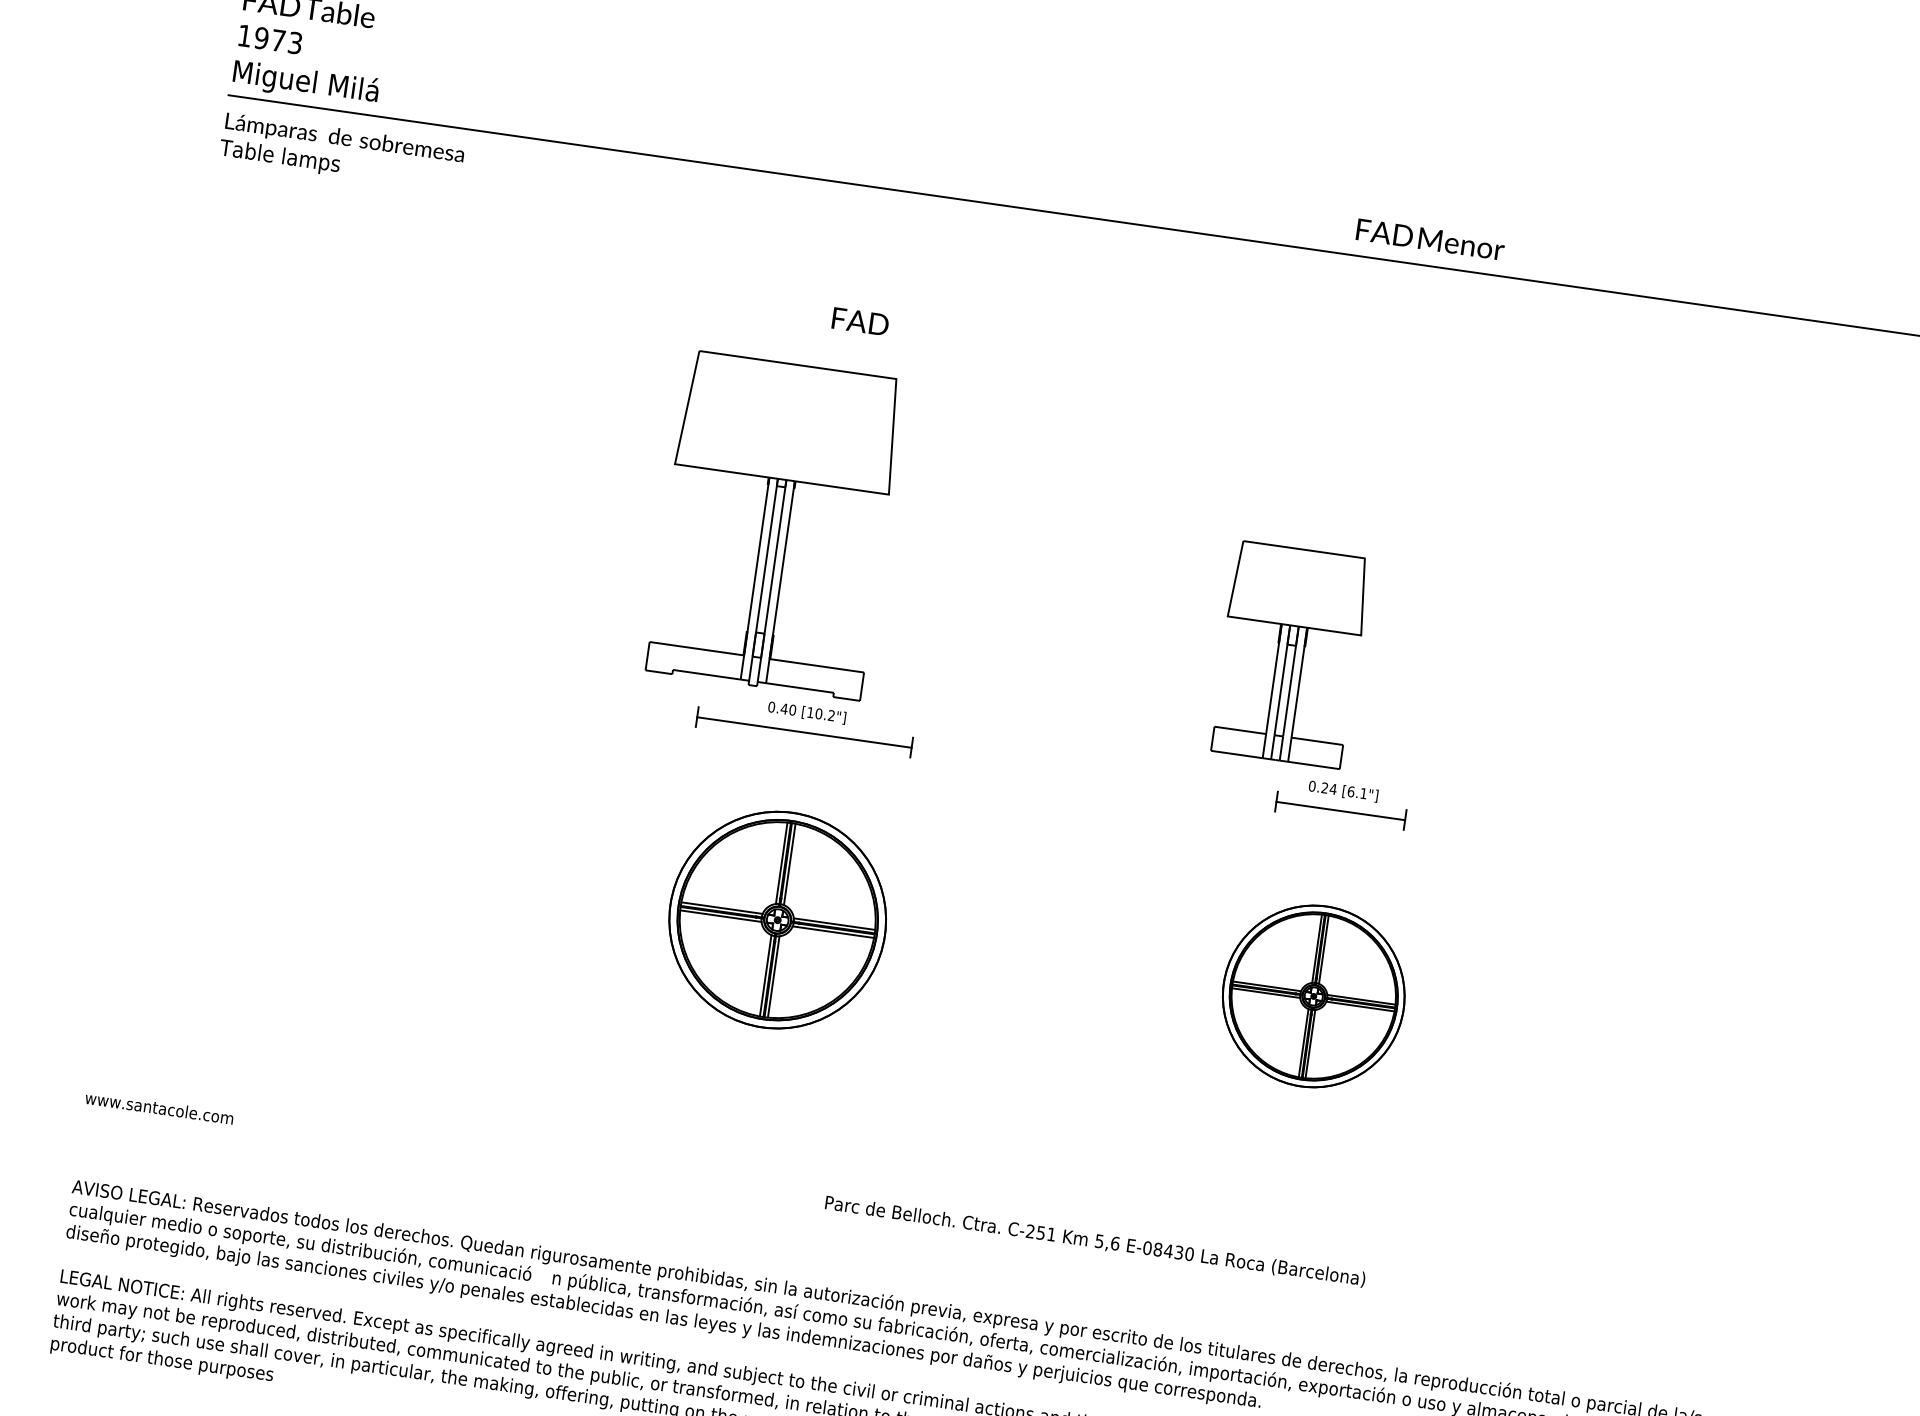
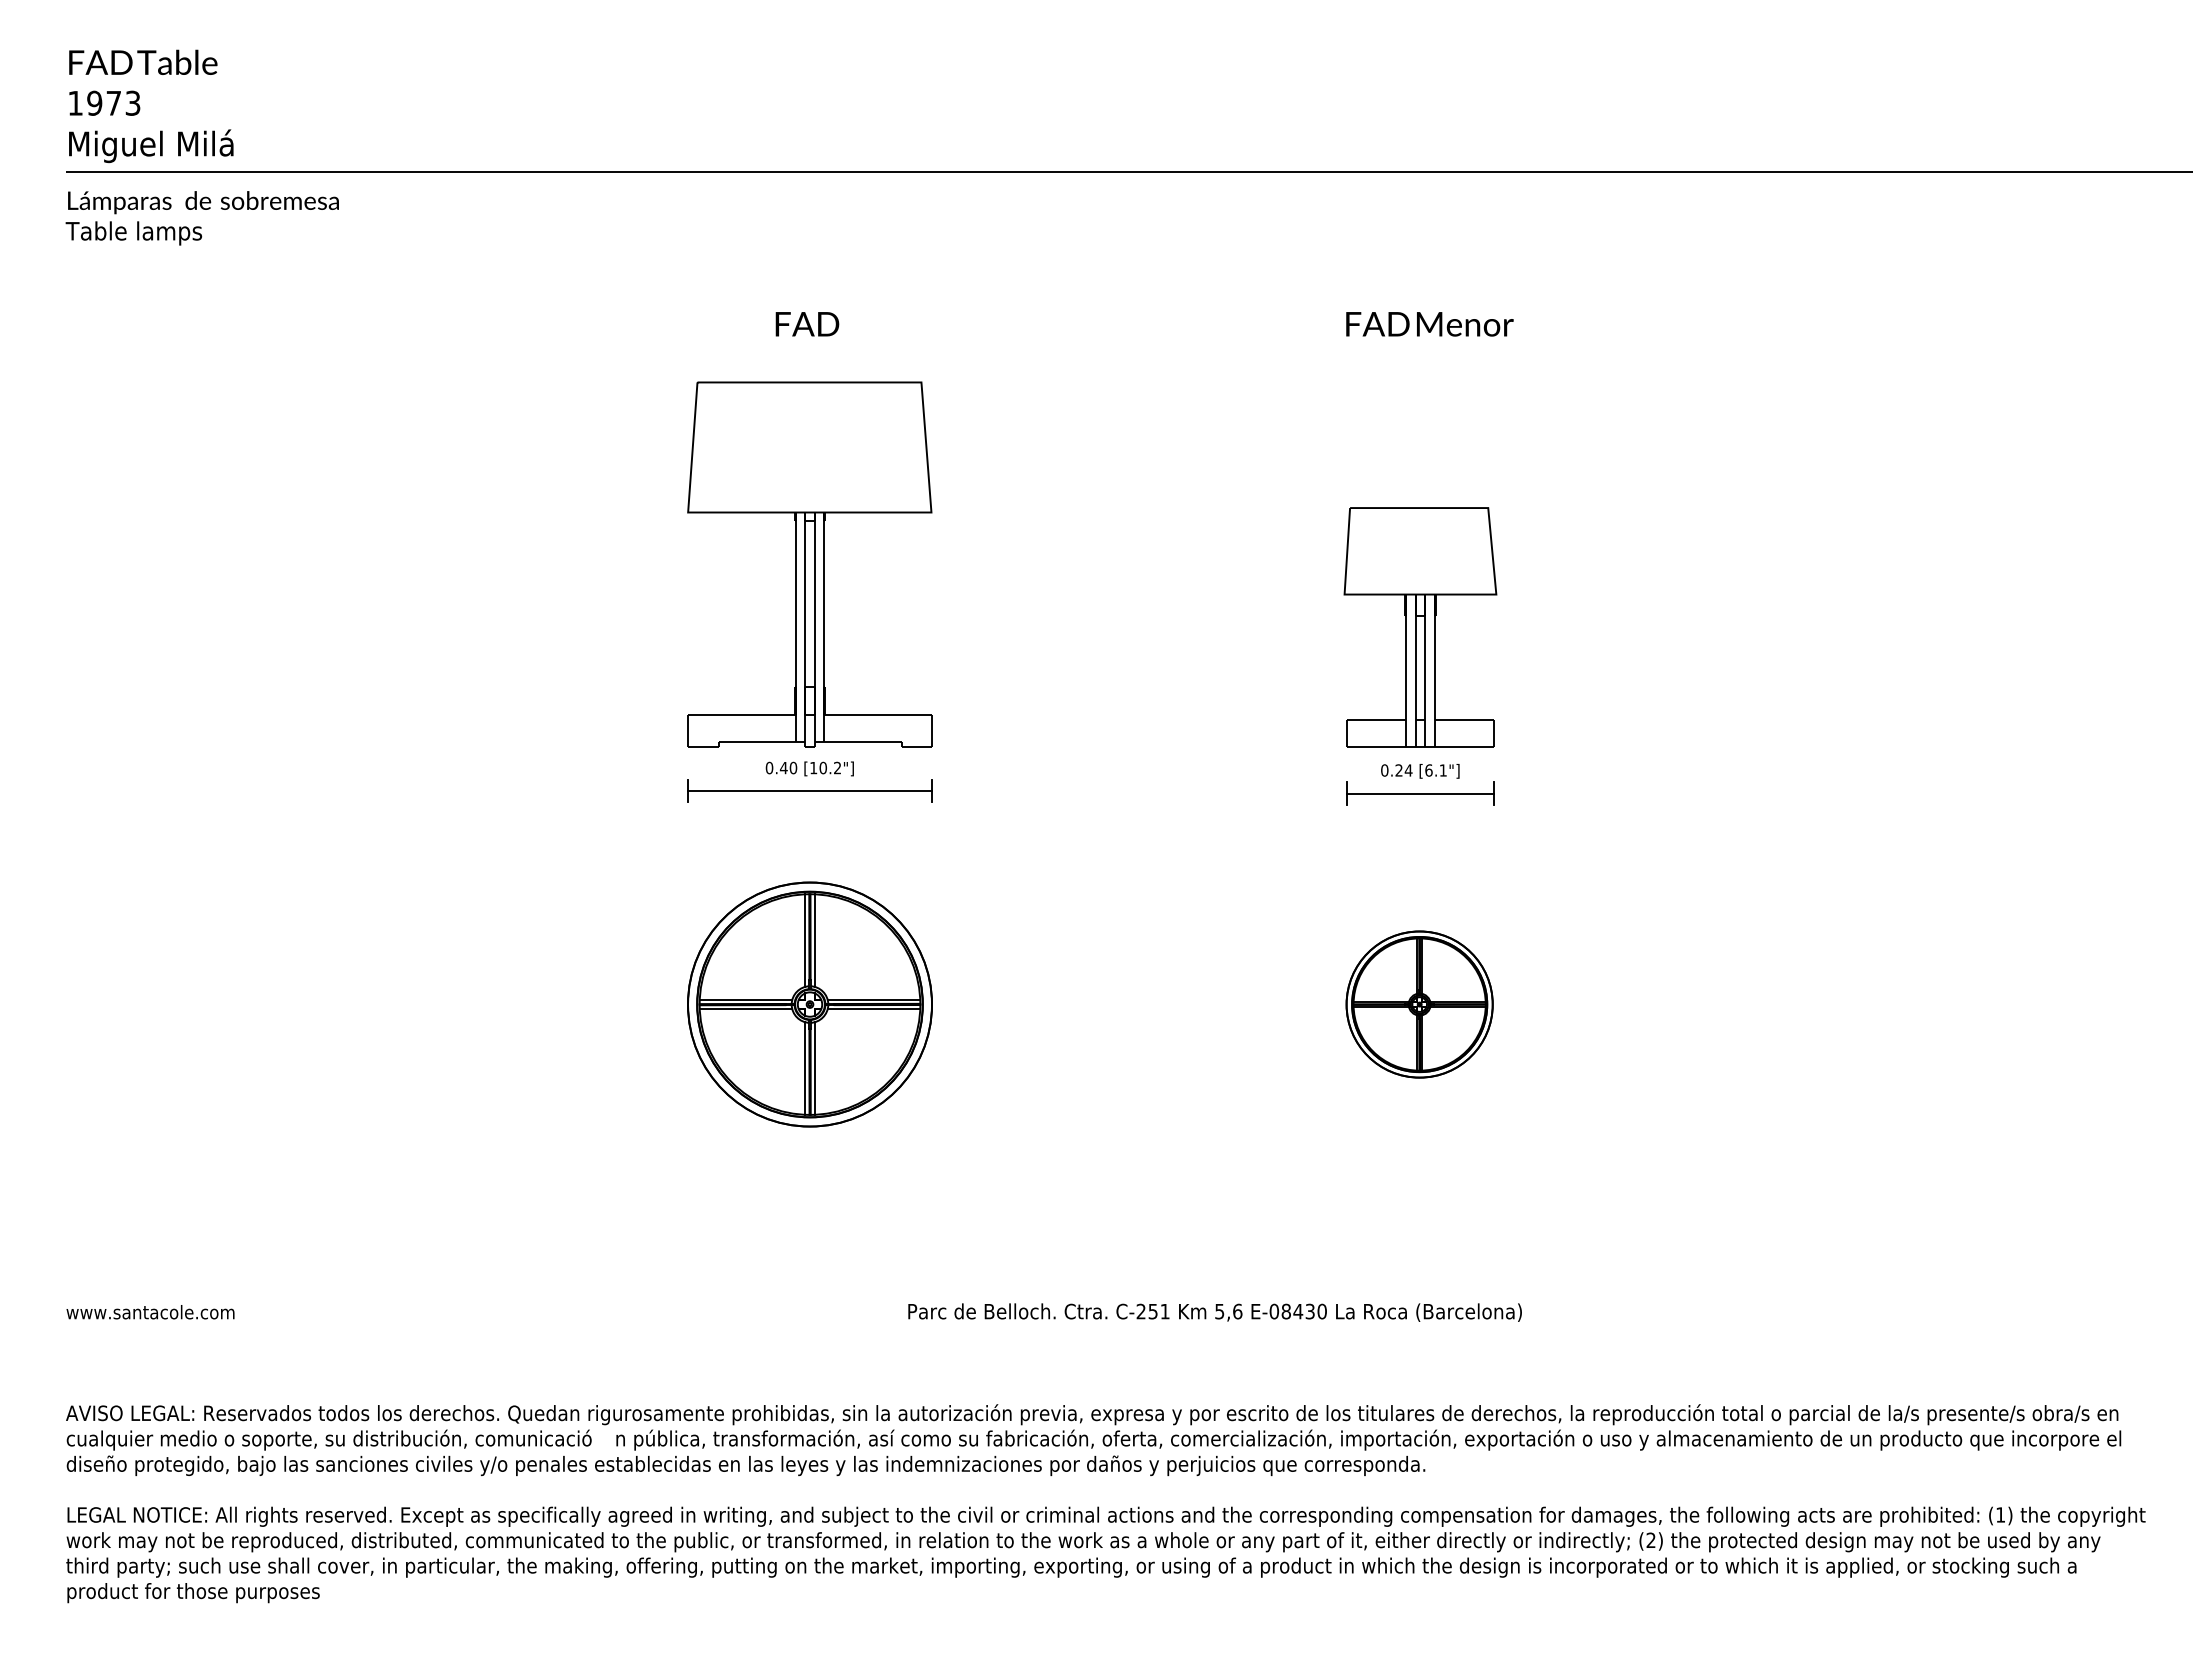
text: (1430, 239) -> (1429, 324), moved
part: (775, 525) -> (809, 564), moved
part: (1290, 654) -> (1420, 627), moved
part: (1313, 996) -> (1419, 1004), size x0.71

